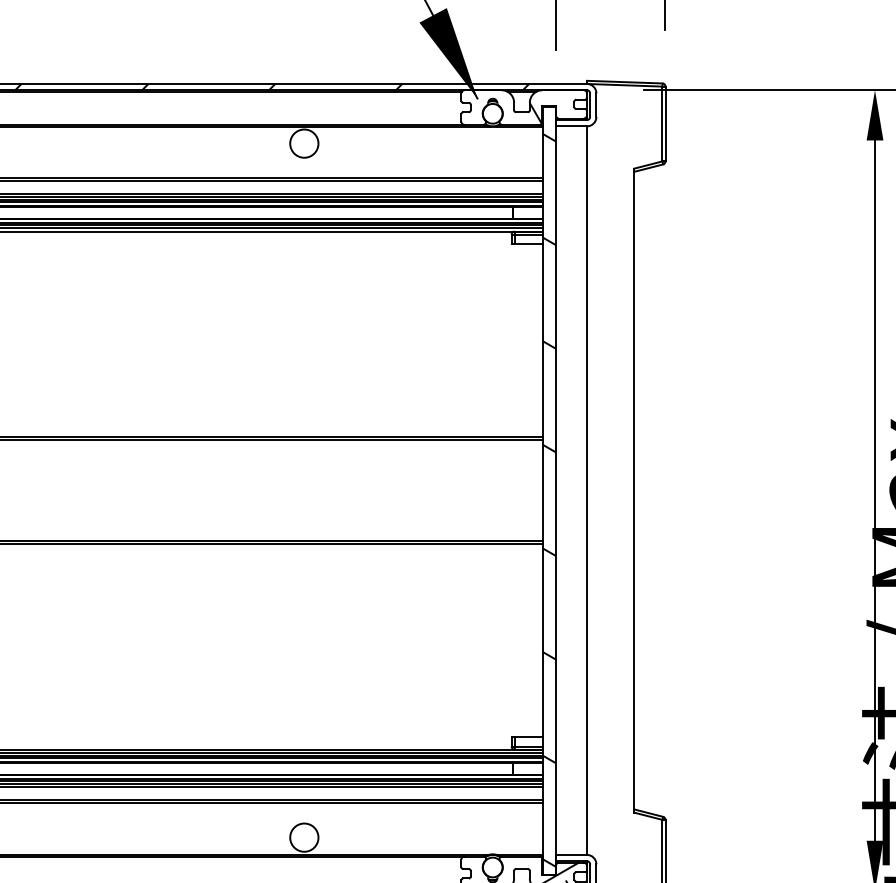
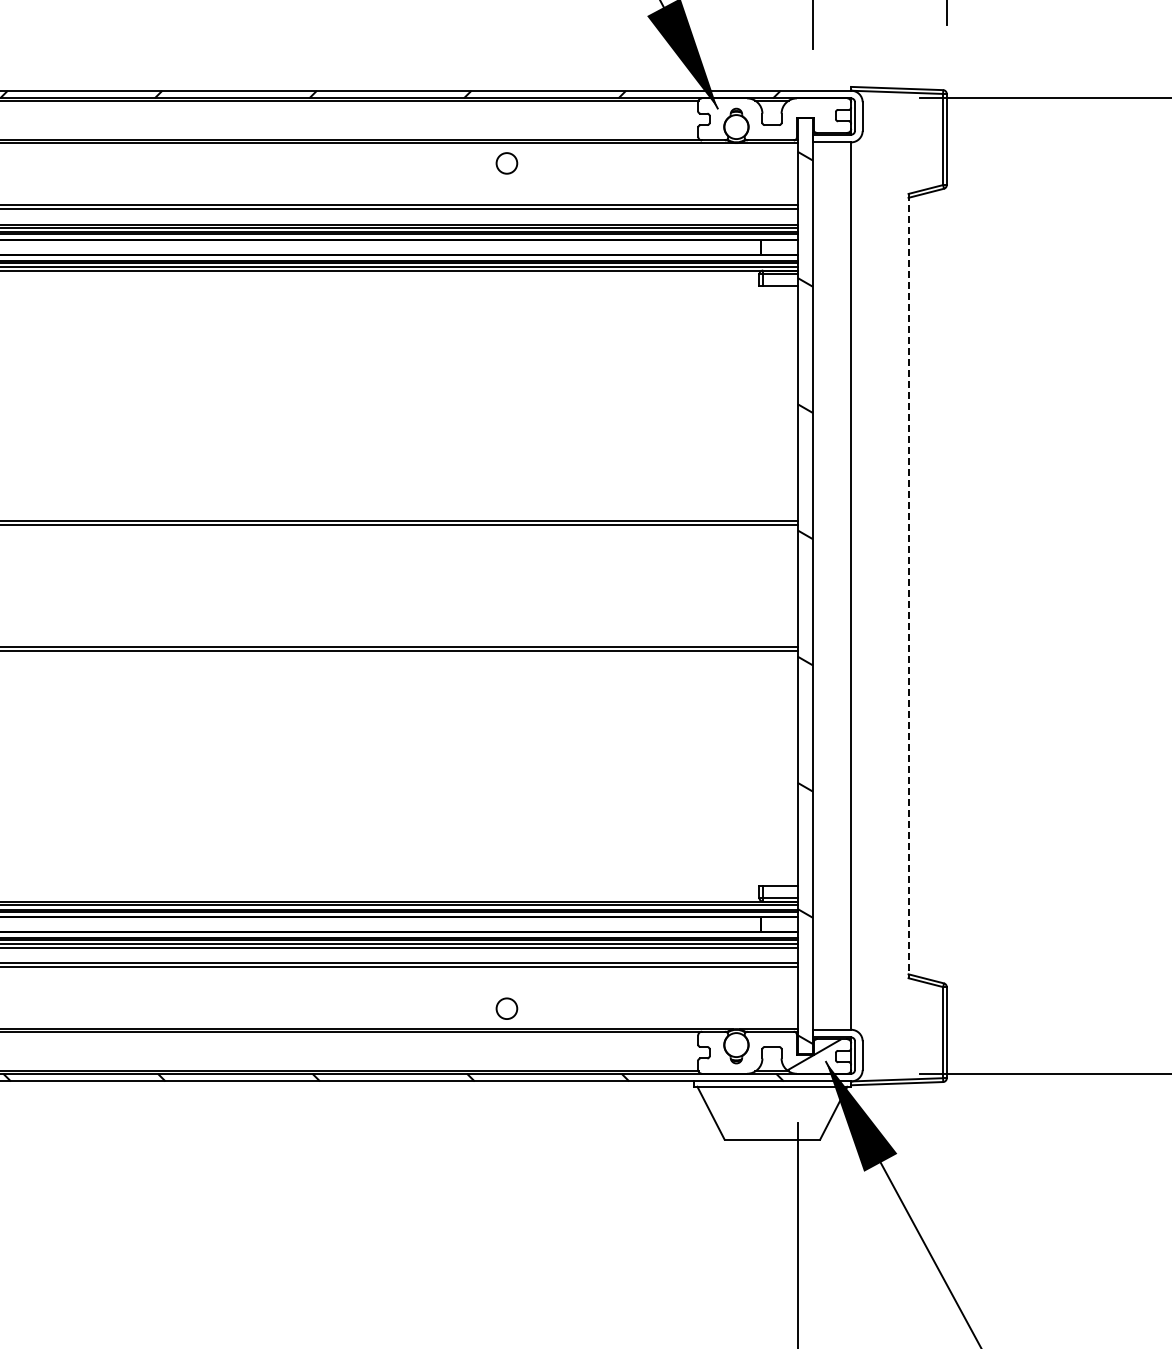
hatch: (535, 113) -> (788, 126), removed
circle: (303, 143) -> (506, 163), size x0.6
line: (634, 490) -> (908, 586), solid -> dashed
circle: (303, 837) -> (506, 1008), size x0.6

